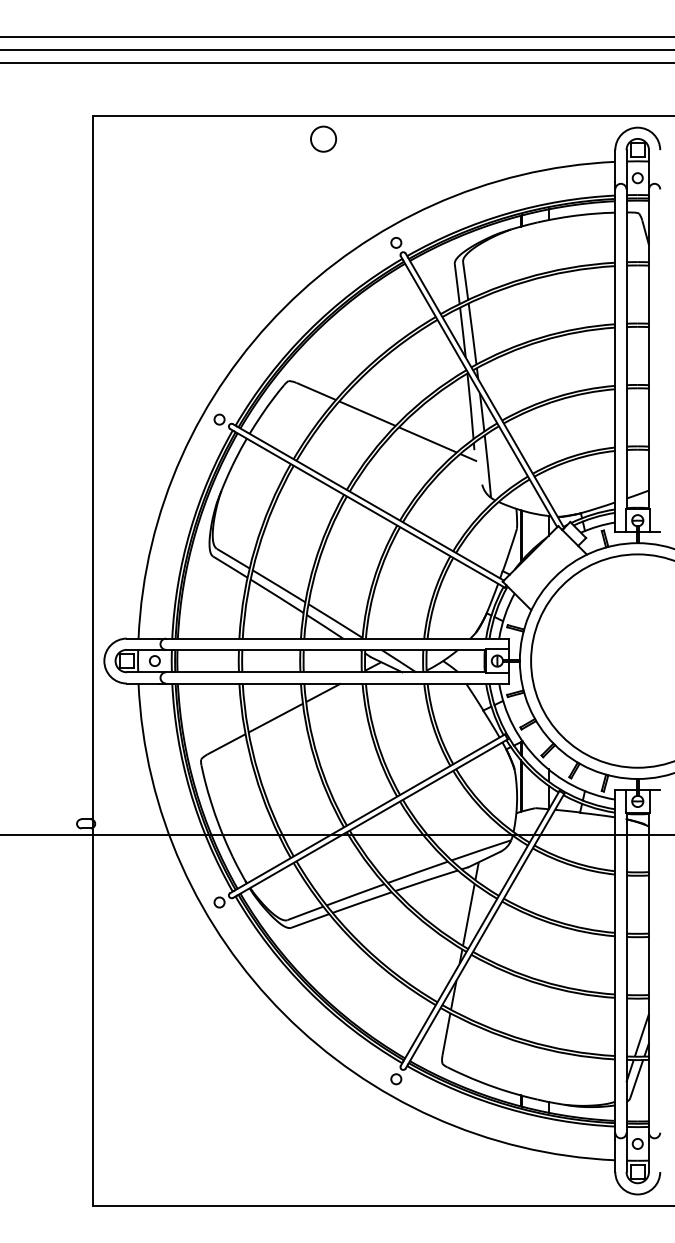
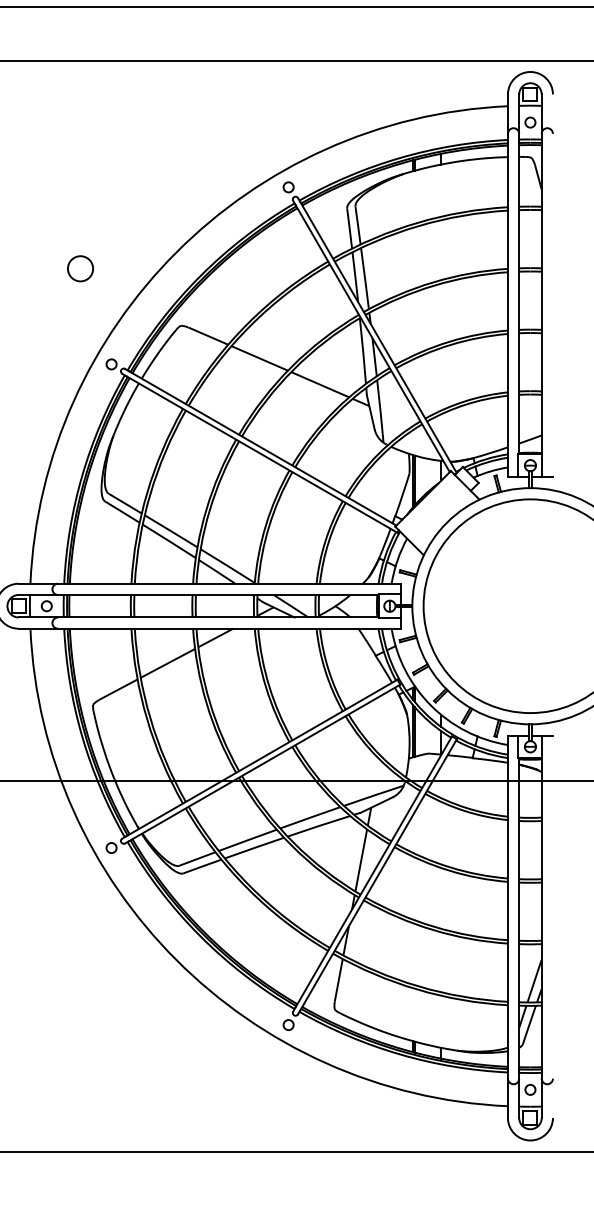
circle: (323, 138) -> (80, 268), moved
line: (478, 467) -> (370, 412), added

